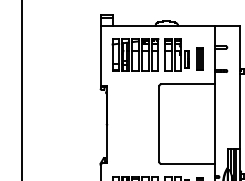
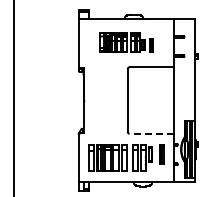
part: (157, 54) -> (126, 42), size x0.7
line: (187, 163) -> (151, 133), solid -> dashed

